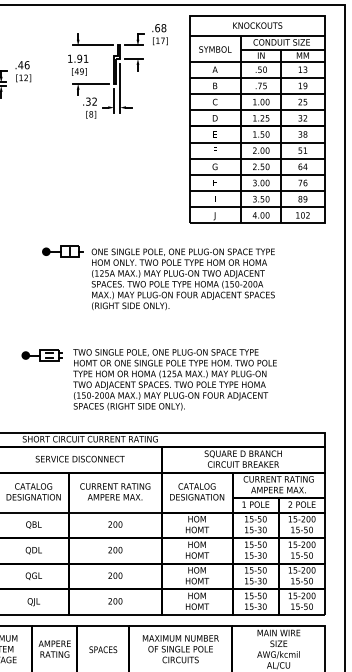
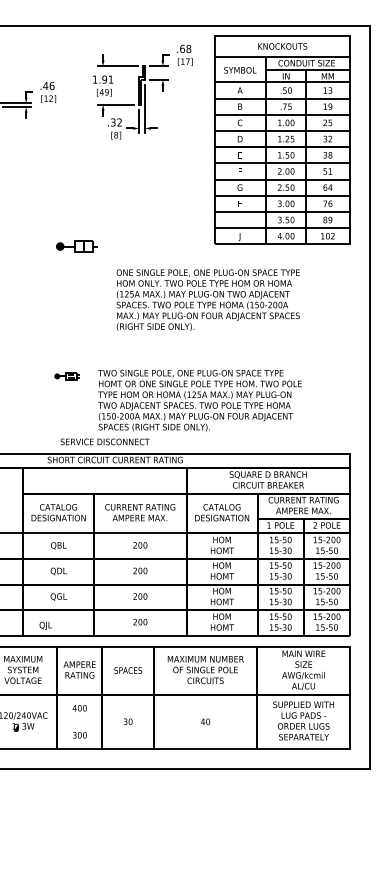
part: (62, 251) -> (76, 246), moved
part: (41, 355) -> (66, 376), size x0.6
text: (79, 458) -> (104, 441), moved
text: (33, 601) -> (45, 625), moved

